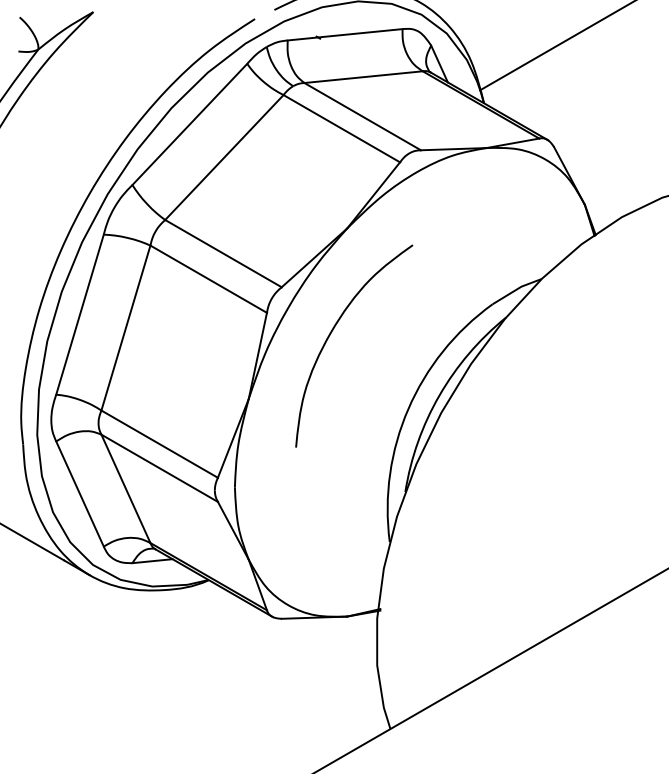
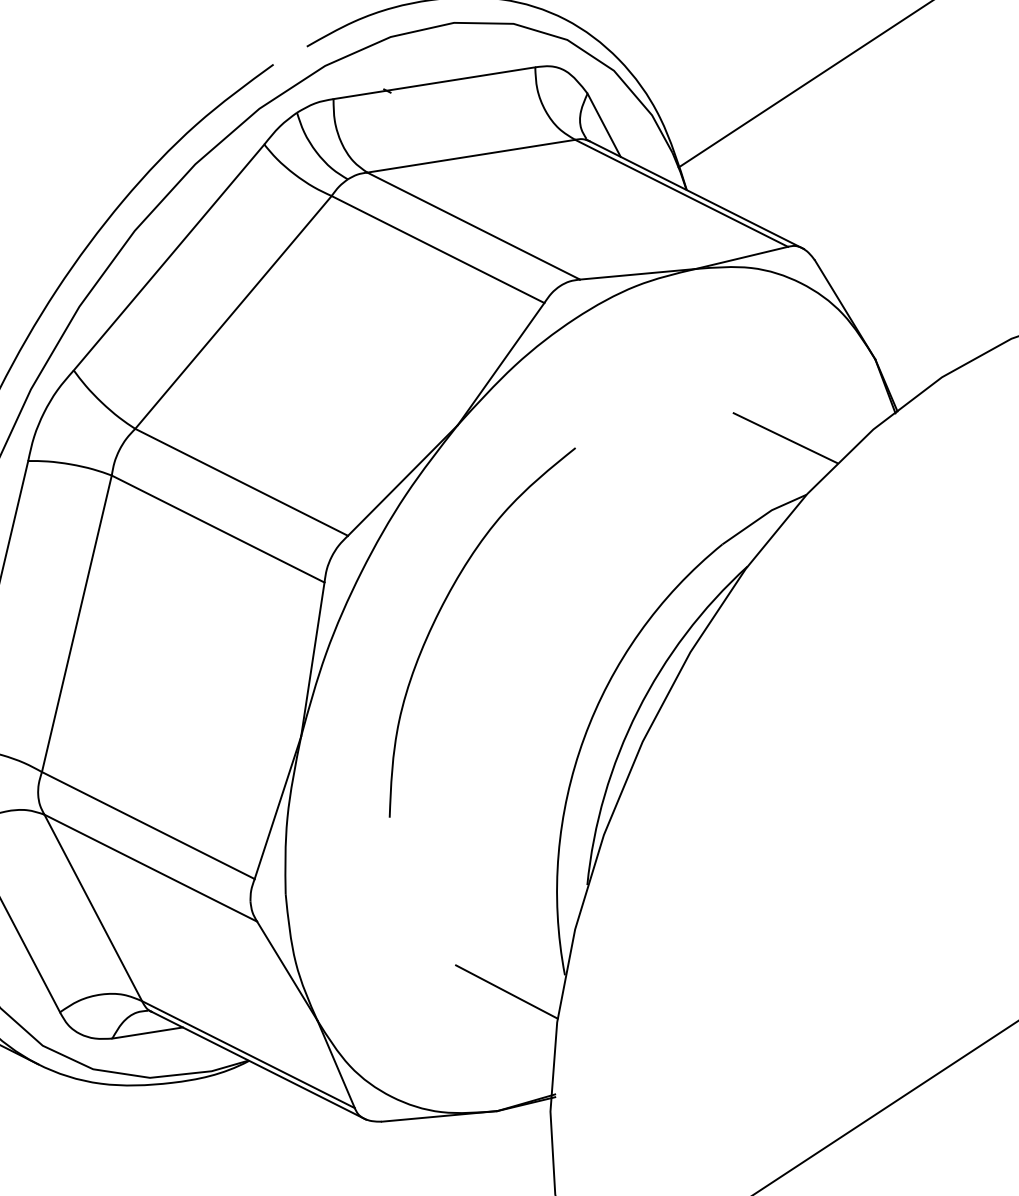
line: (531, 246) -> (785, 438), added
line: (356, 549) -> (506, 991), added

